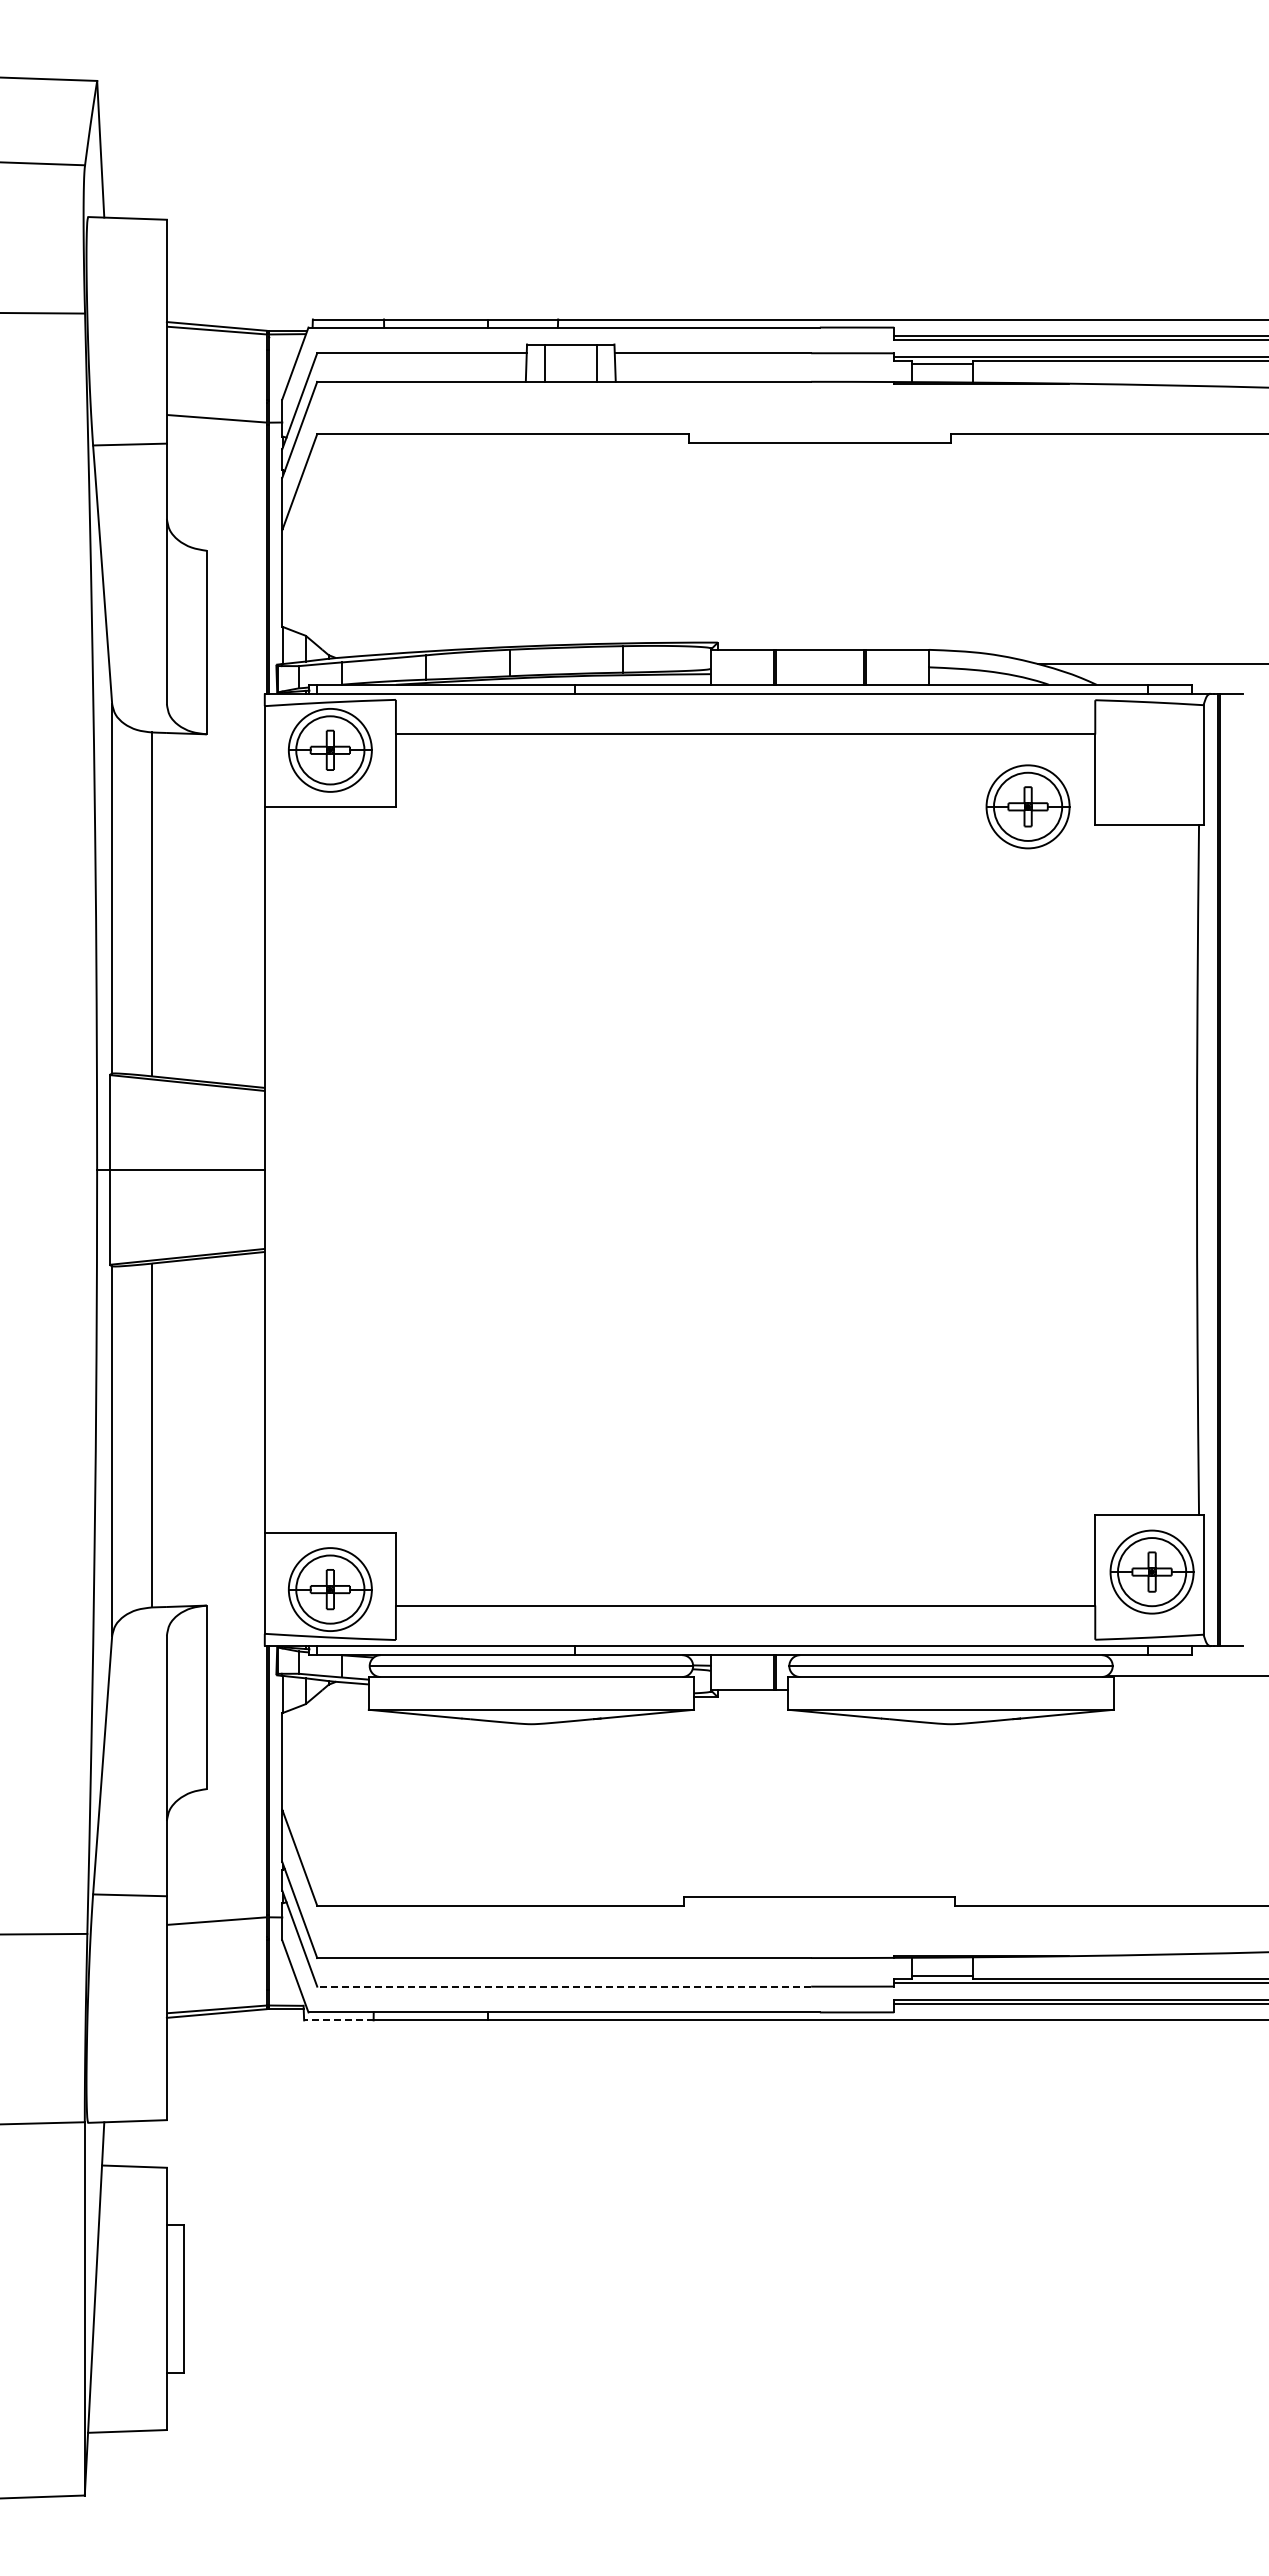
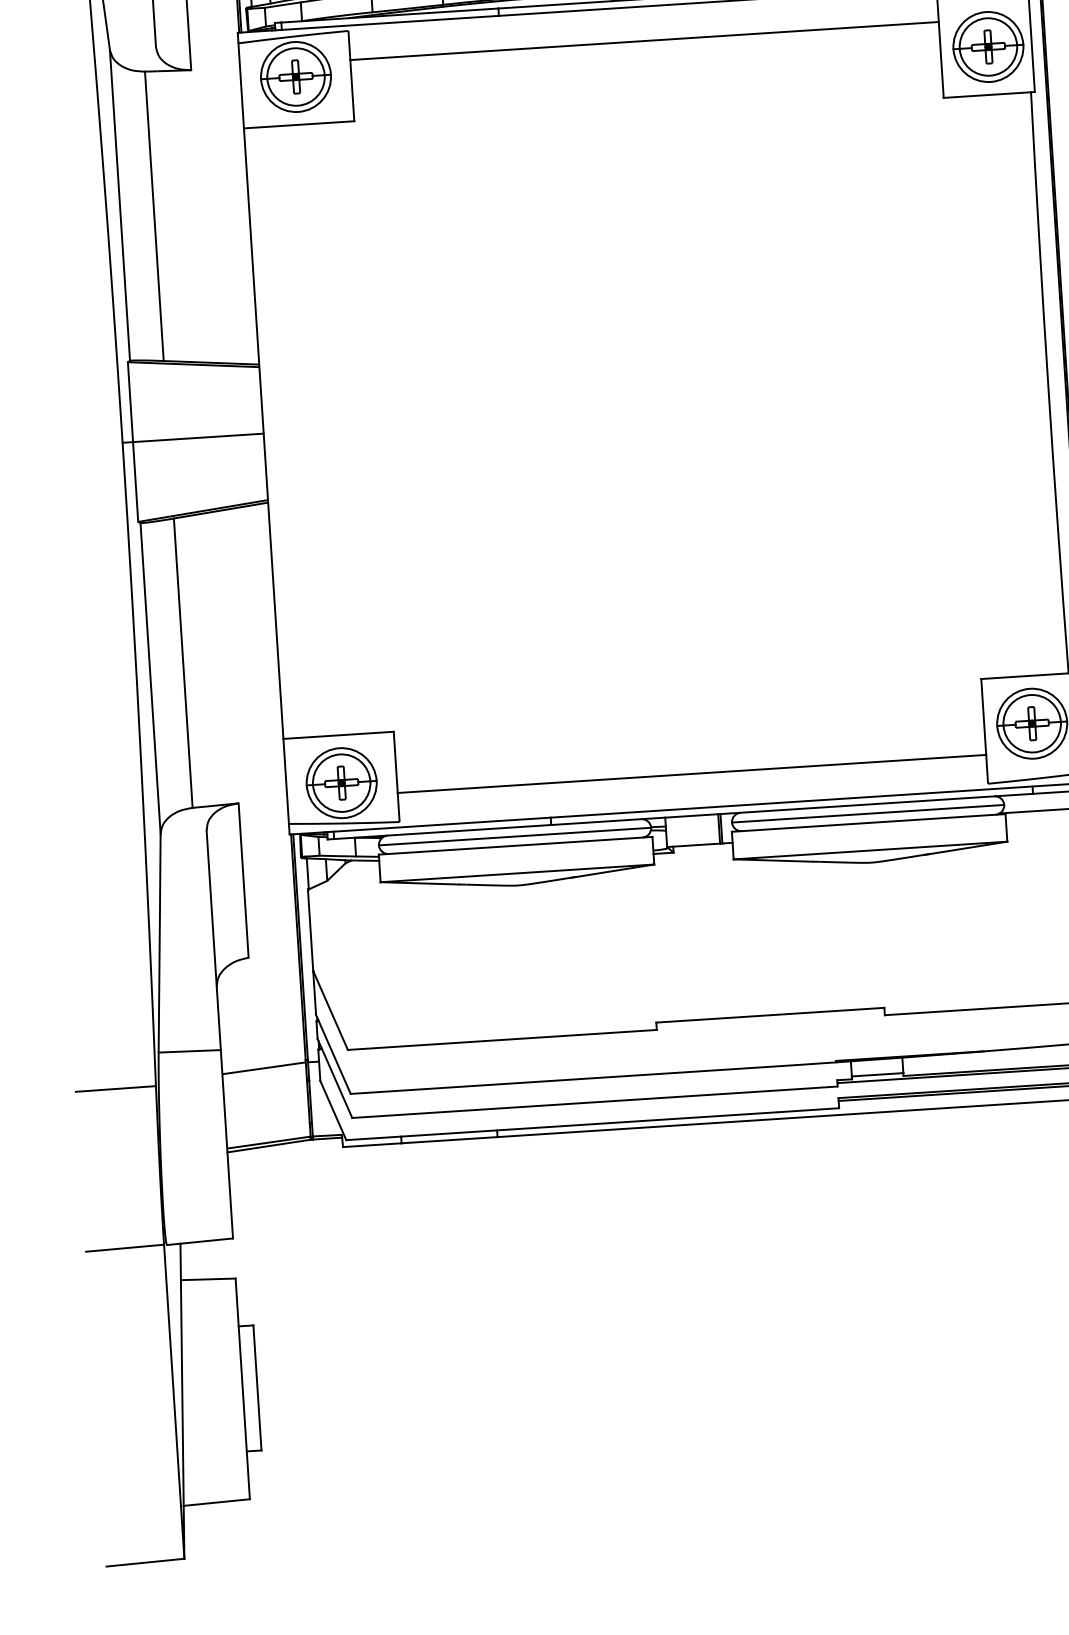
part: (1027, 806) -> (987, 46), moved
line: (564, 1986) -> (560, 1104), dashed -> solid
line: (338, 2020) -> (372, 1145), dashed -> solid

